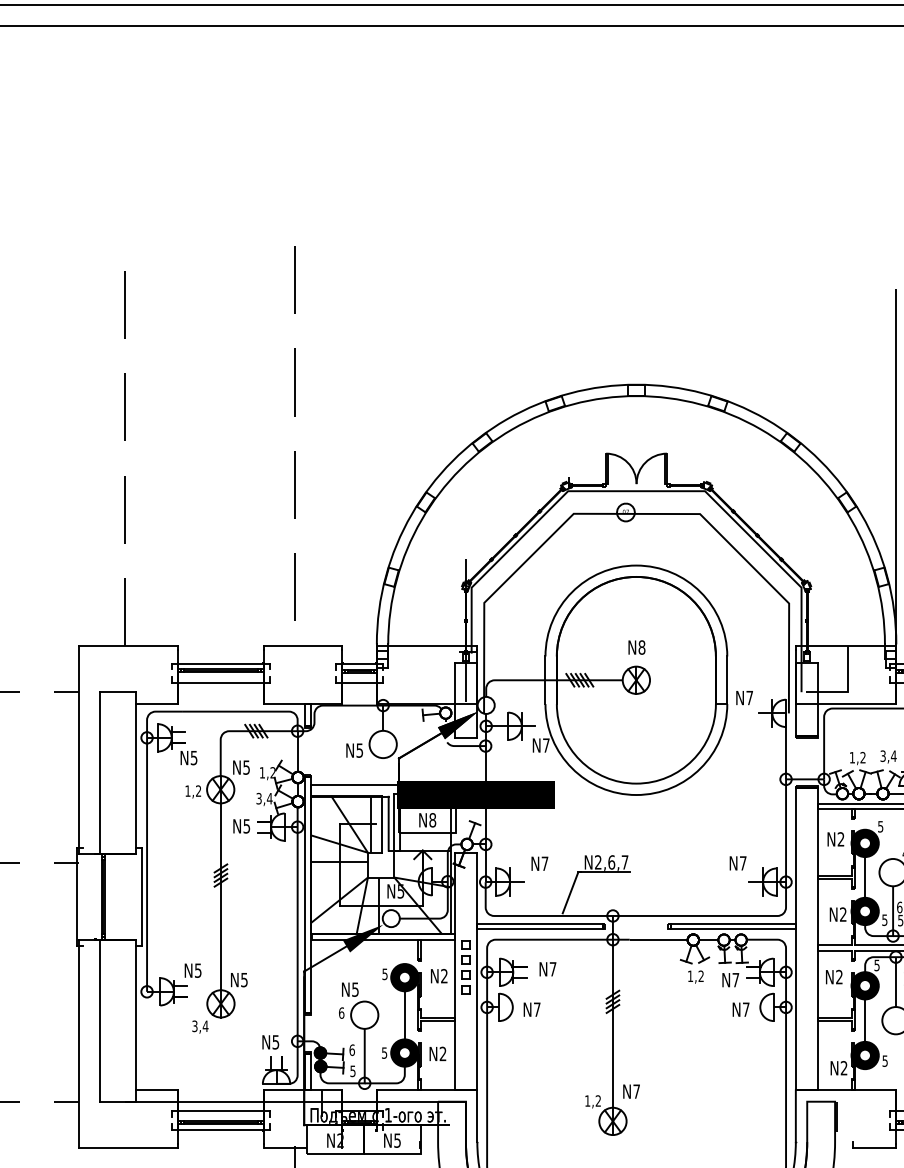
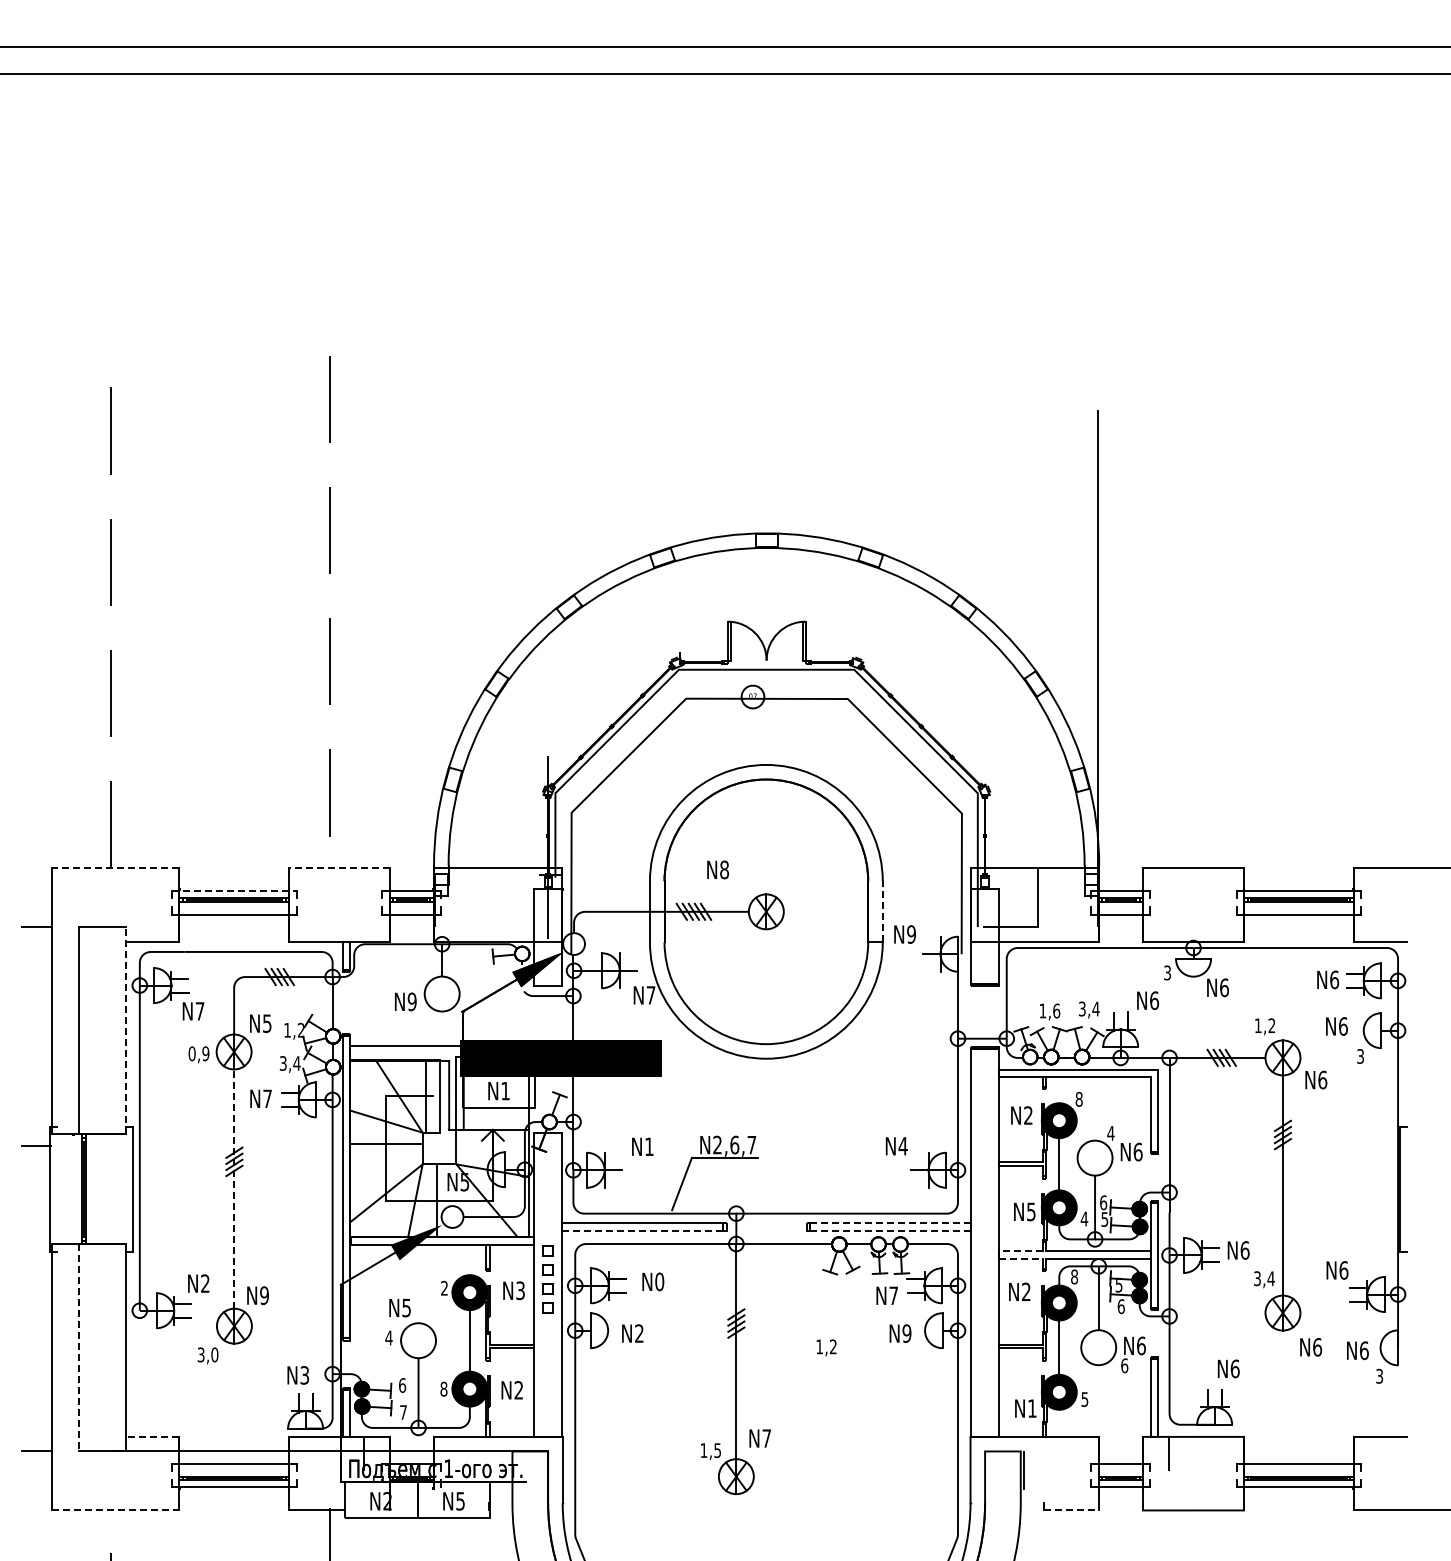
line: (128, 646) -> (115, 868), solid -> dashed
line: (303, 646) -> (339, 868), solid -> dashed
text: (636, 647) -> (717, 869), moved
line: (221, 663) -> (234, 890), solid -> dashed
line: (727, 680) -> (882, 911), solid -> dashed
text: (749, 697) -> (911, 934), N7 -> N9
text: (359, 750) -> (411, 1001), N5 -> N9
text: (862, 757) -> (1056, 1010), 1,2 -> 1,6
text: (193, 758) -> (199, 1011), N5 -> N7
line: (135, 772) -> (125, 1030), solid -> dashed
text: (192, 790) -> (198, 1053), 1,2 -> 0,9
text: (432, 819) -> (505, 1090), N8 -> N1
text: (246, 826) -> (267, 1098), N5 -> N7
text: (880, 826) -> (1078, 1099), 5 -> 8
text: (545, 863) -> (649, 1146), N7 -> N1
text: (742, 863) -> (902, 1146), N7 -> N4
line: (221, 896) -> (234, 1188), solid -> dashed
text: (843, 914) -> (1031, 1211), N2 -> N5
text: (884, 919) -> (1084, 1218), 5 -> 4
line: (732, 923) -> (889, 1223), solid -> dashed
line: (539, 929) -> (642, 1230), solid -> dashed
line: (733, 929) -> (890, 1230), solid -> dashed
line: (834, 945) -> (1020, 1251), solid -> dashed
line: (834, 951) -> (1020, 1258), solid -> dashed
text: (877, 965) -> (1074, 1276), 5 -> 8
text: (552, 968) -> (659, 1281), N7 -> N0
text: (198, 970) -> (205, 1283), N5 -> N2
text: (385, 973) -> (444, 1287), 5 -> 2
text: (444, 976) -> (520, 1290), N2 -> N3
text: (695, 976) -> (826, 1347), moved
text: (244, 979) -> (264, 1295), N5 -> N9
text: (537, 1009) -> (639, 1333), N7 -> N2
text: (745, 1009) -> (906, 1333), N7 -> N9
text: (341, 1012) -> (388, 1337), 6 -> 4
line: (99, 1020) -> (79, 1347), solid -> dashed
text: (205, 1025) -> (214, 1354), 3,4 -> 3,0
text: (276, 1042) -> (305, 1375), N5 -> N3
text: (384, 1052) -> (443, 1388), 5 -> 8
text: (844, 1068) -> (1032, 1408), N2 -> N1
text: (352, 1071) -> (403, 1412), 5 -> 7
line: (156, 1090) -> (152, 1436), solid -> dashed
text: (598, 1100) -> (717, 1450), 1,2 -> 1,5
line: (128, 1147) -> (115, 1510), solid -> dashed
line: (874, 1147) -> (1071, 1510), solid -> dashed

